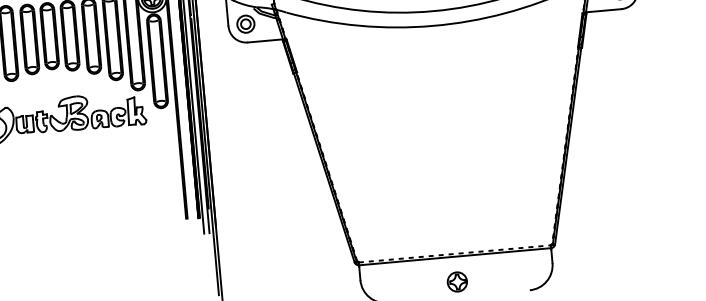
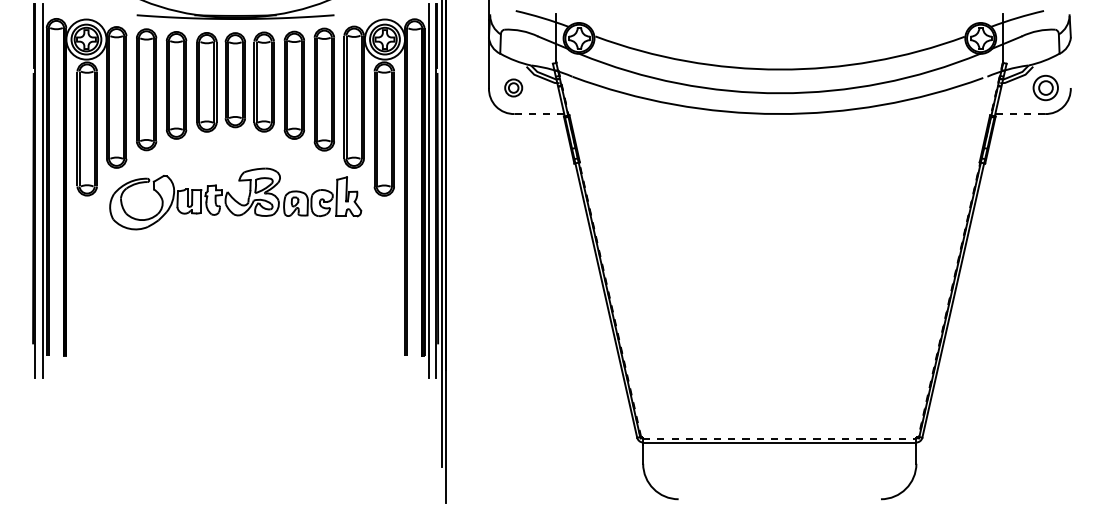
line: (602, 11) -> (1018, 114), solid -> dashed
part: (245, 23) -> (513, 87), size x0.7
line: (267, 41) -> (541, 114), solid -> dashed
part: (457, 281) -> (779, 477), removed

